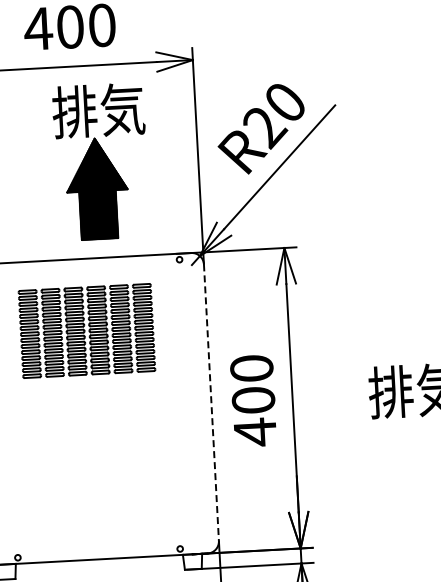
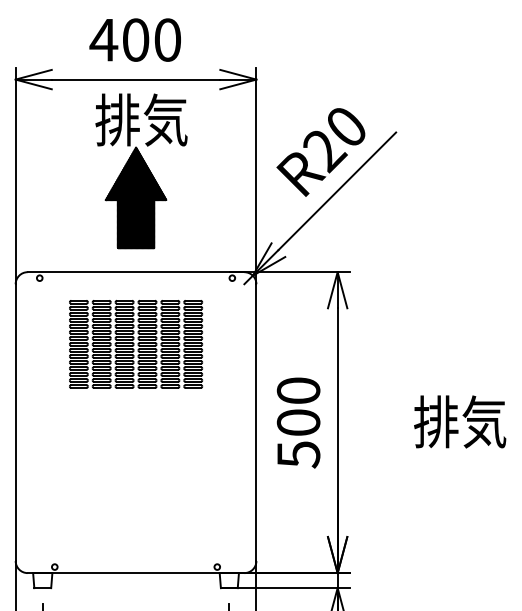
part: (101, 162) -> (141, 171), moved
line: (211, 403) -> (256, 423), dashed -> solid
text: (255, 432) -> (298, 454), 400 -> 500

